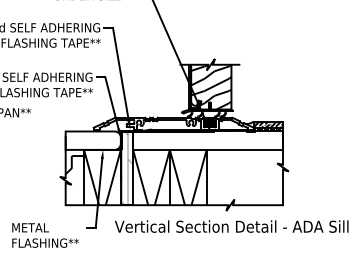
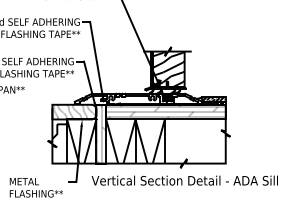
hatch: (92, 139) -> (73, 111), added
hatch: (207, 139) -> (165, 111), added

